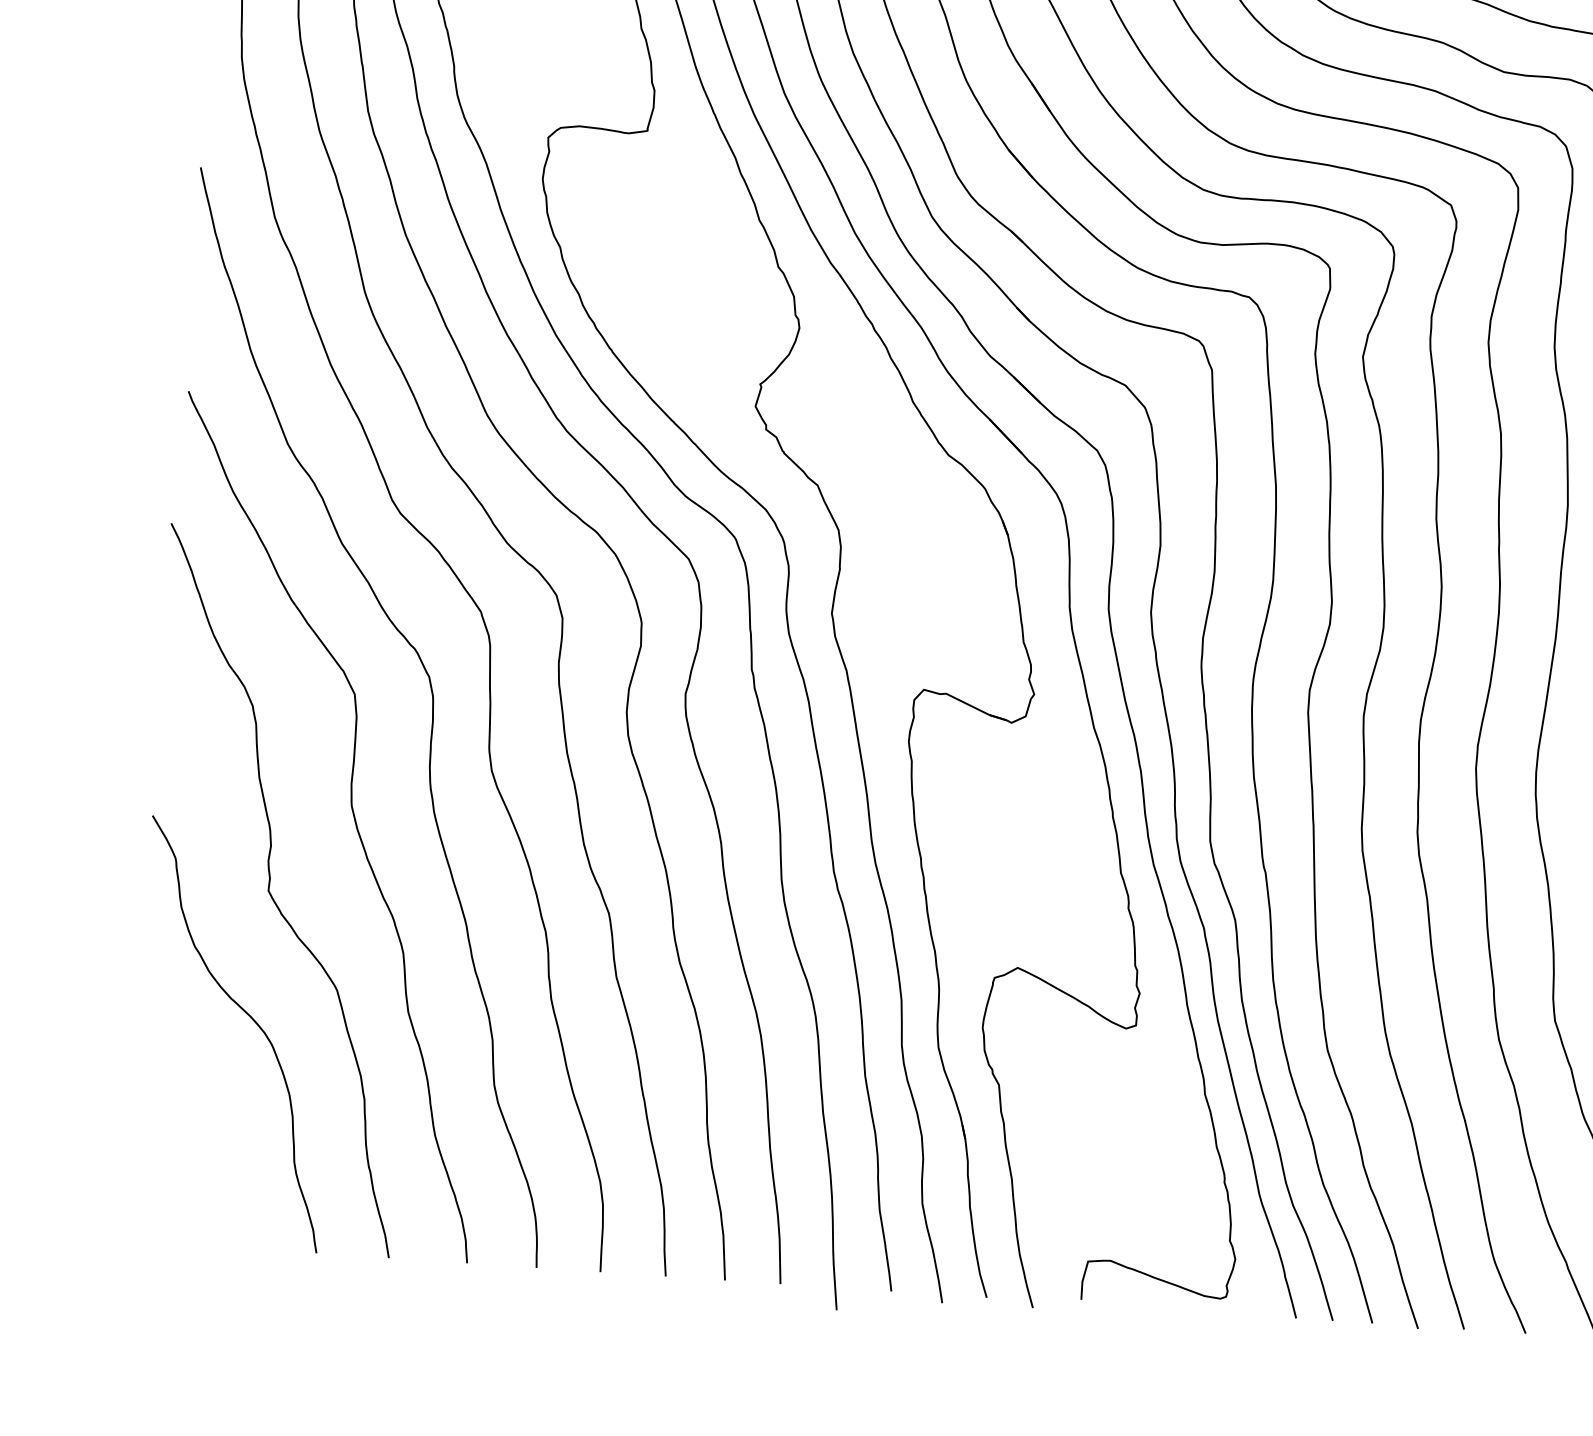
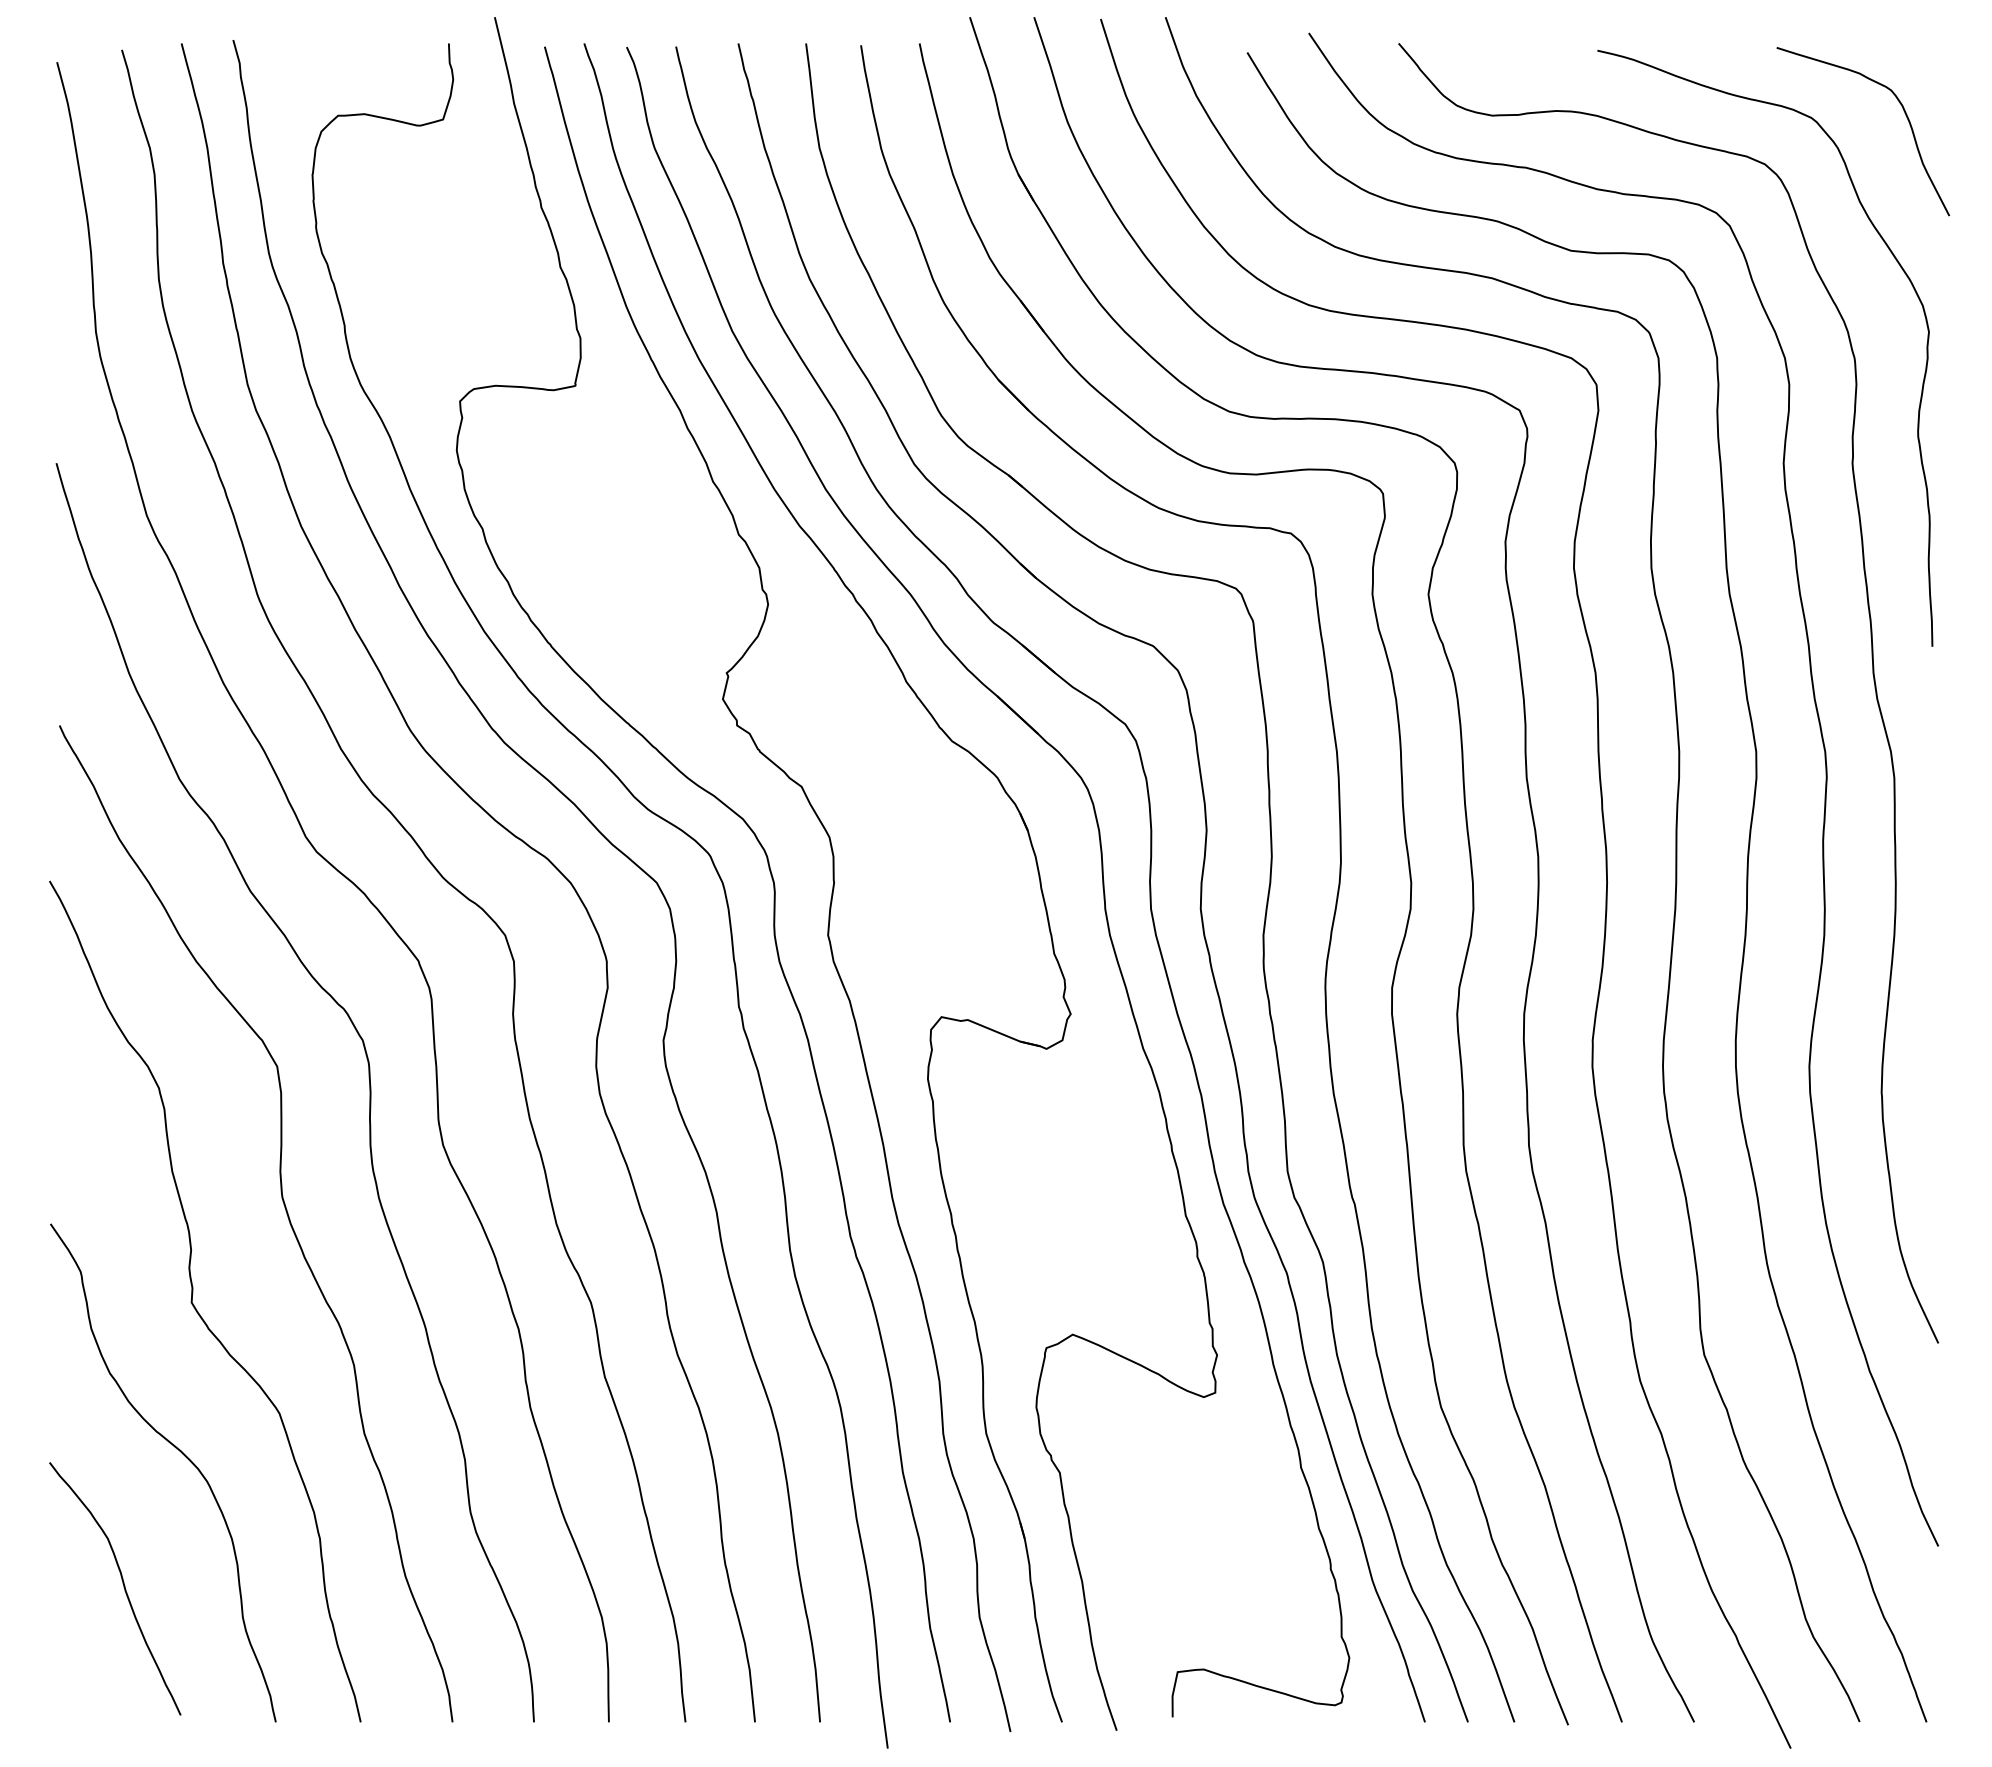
curve: (194, 1129) -> (123, 1587), added

